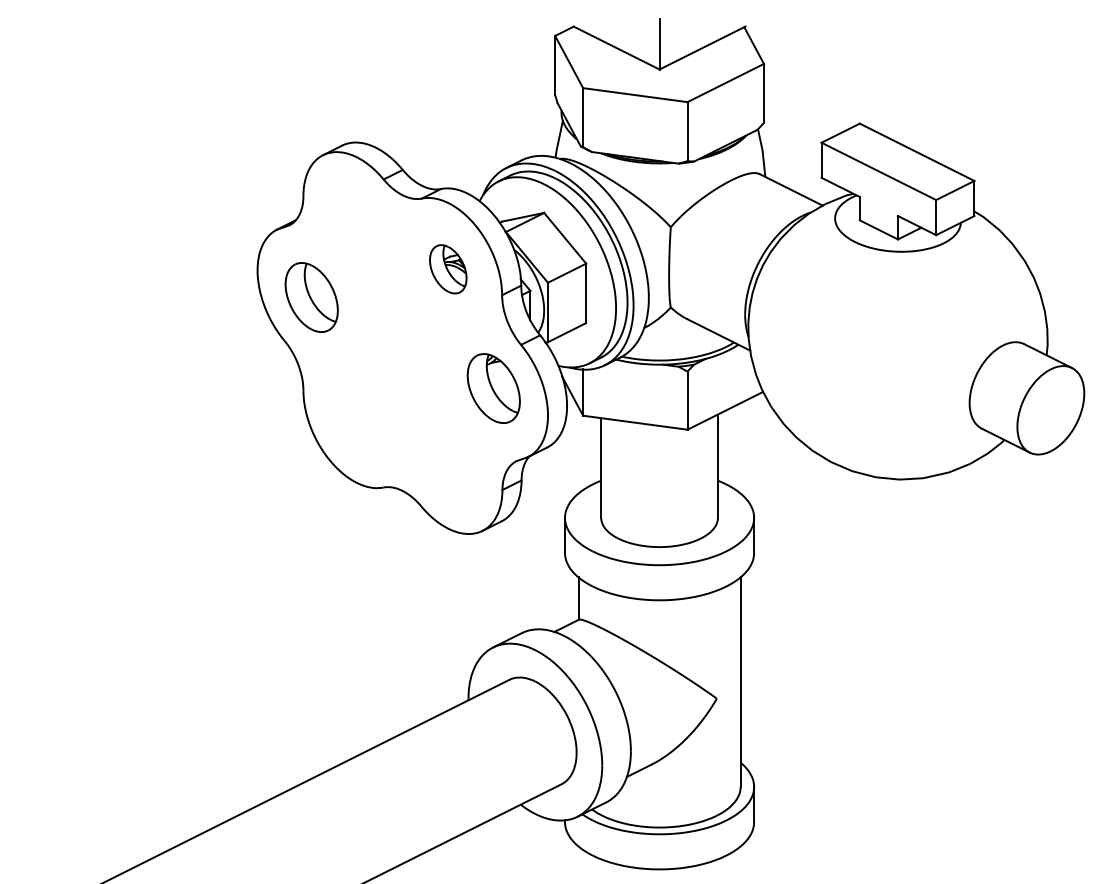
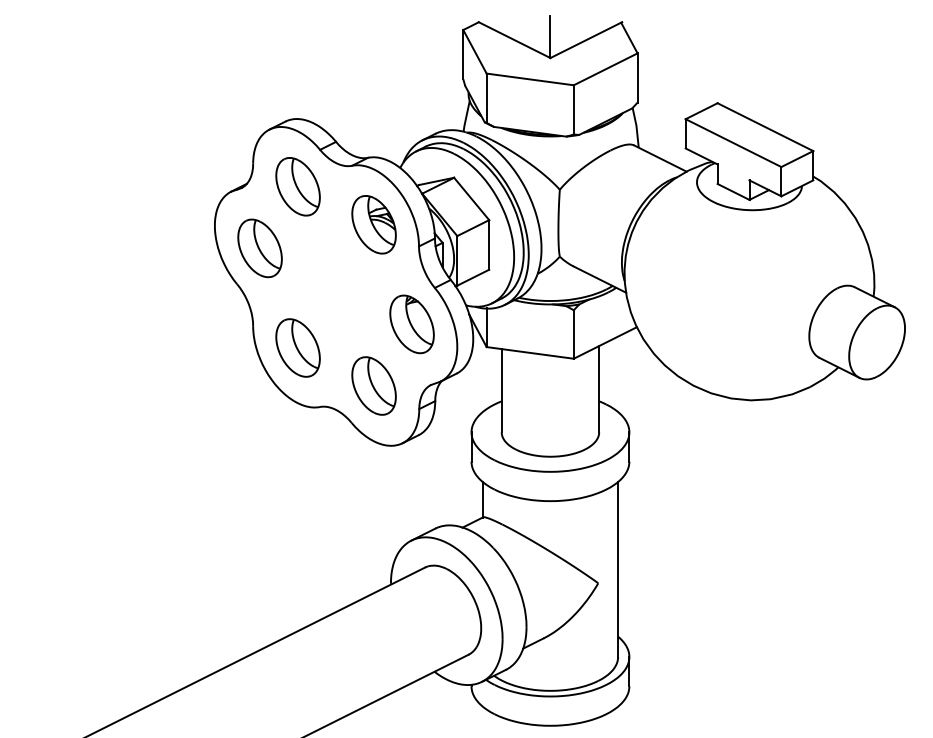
part: (356, 223) -> (297, 186), added
part: (447, 268) -> (373, 224), size x1.43
part: (356, 416) -> (297, 347), added
part: (447, 461) -> (373, 385), added

